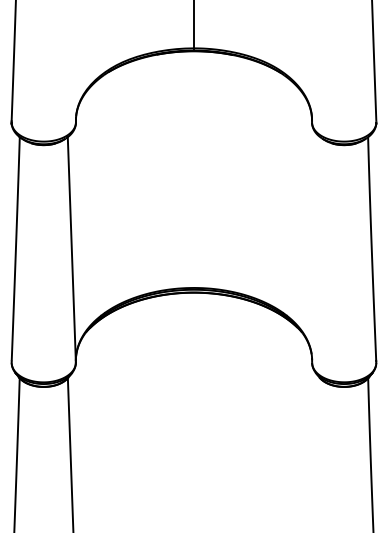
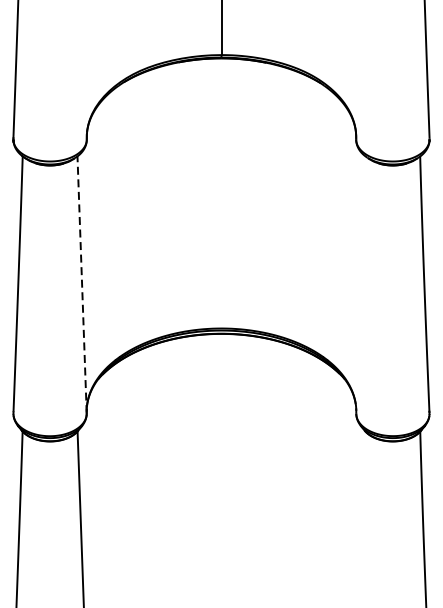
line: (71, 249) -> (81, 284), solid -> dashed

